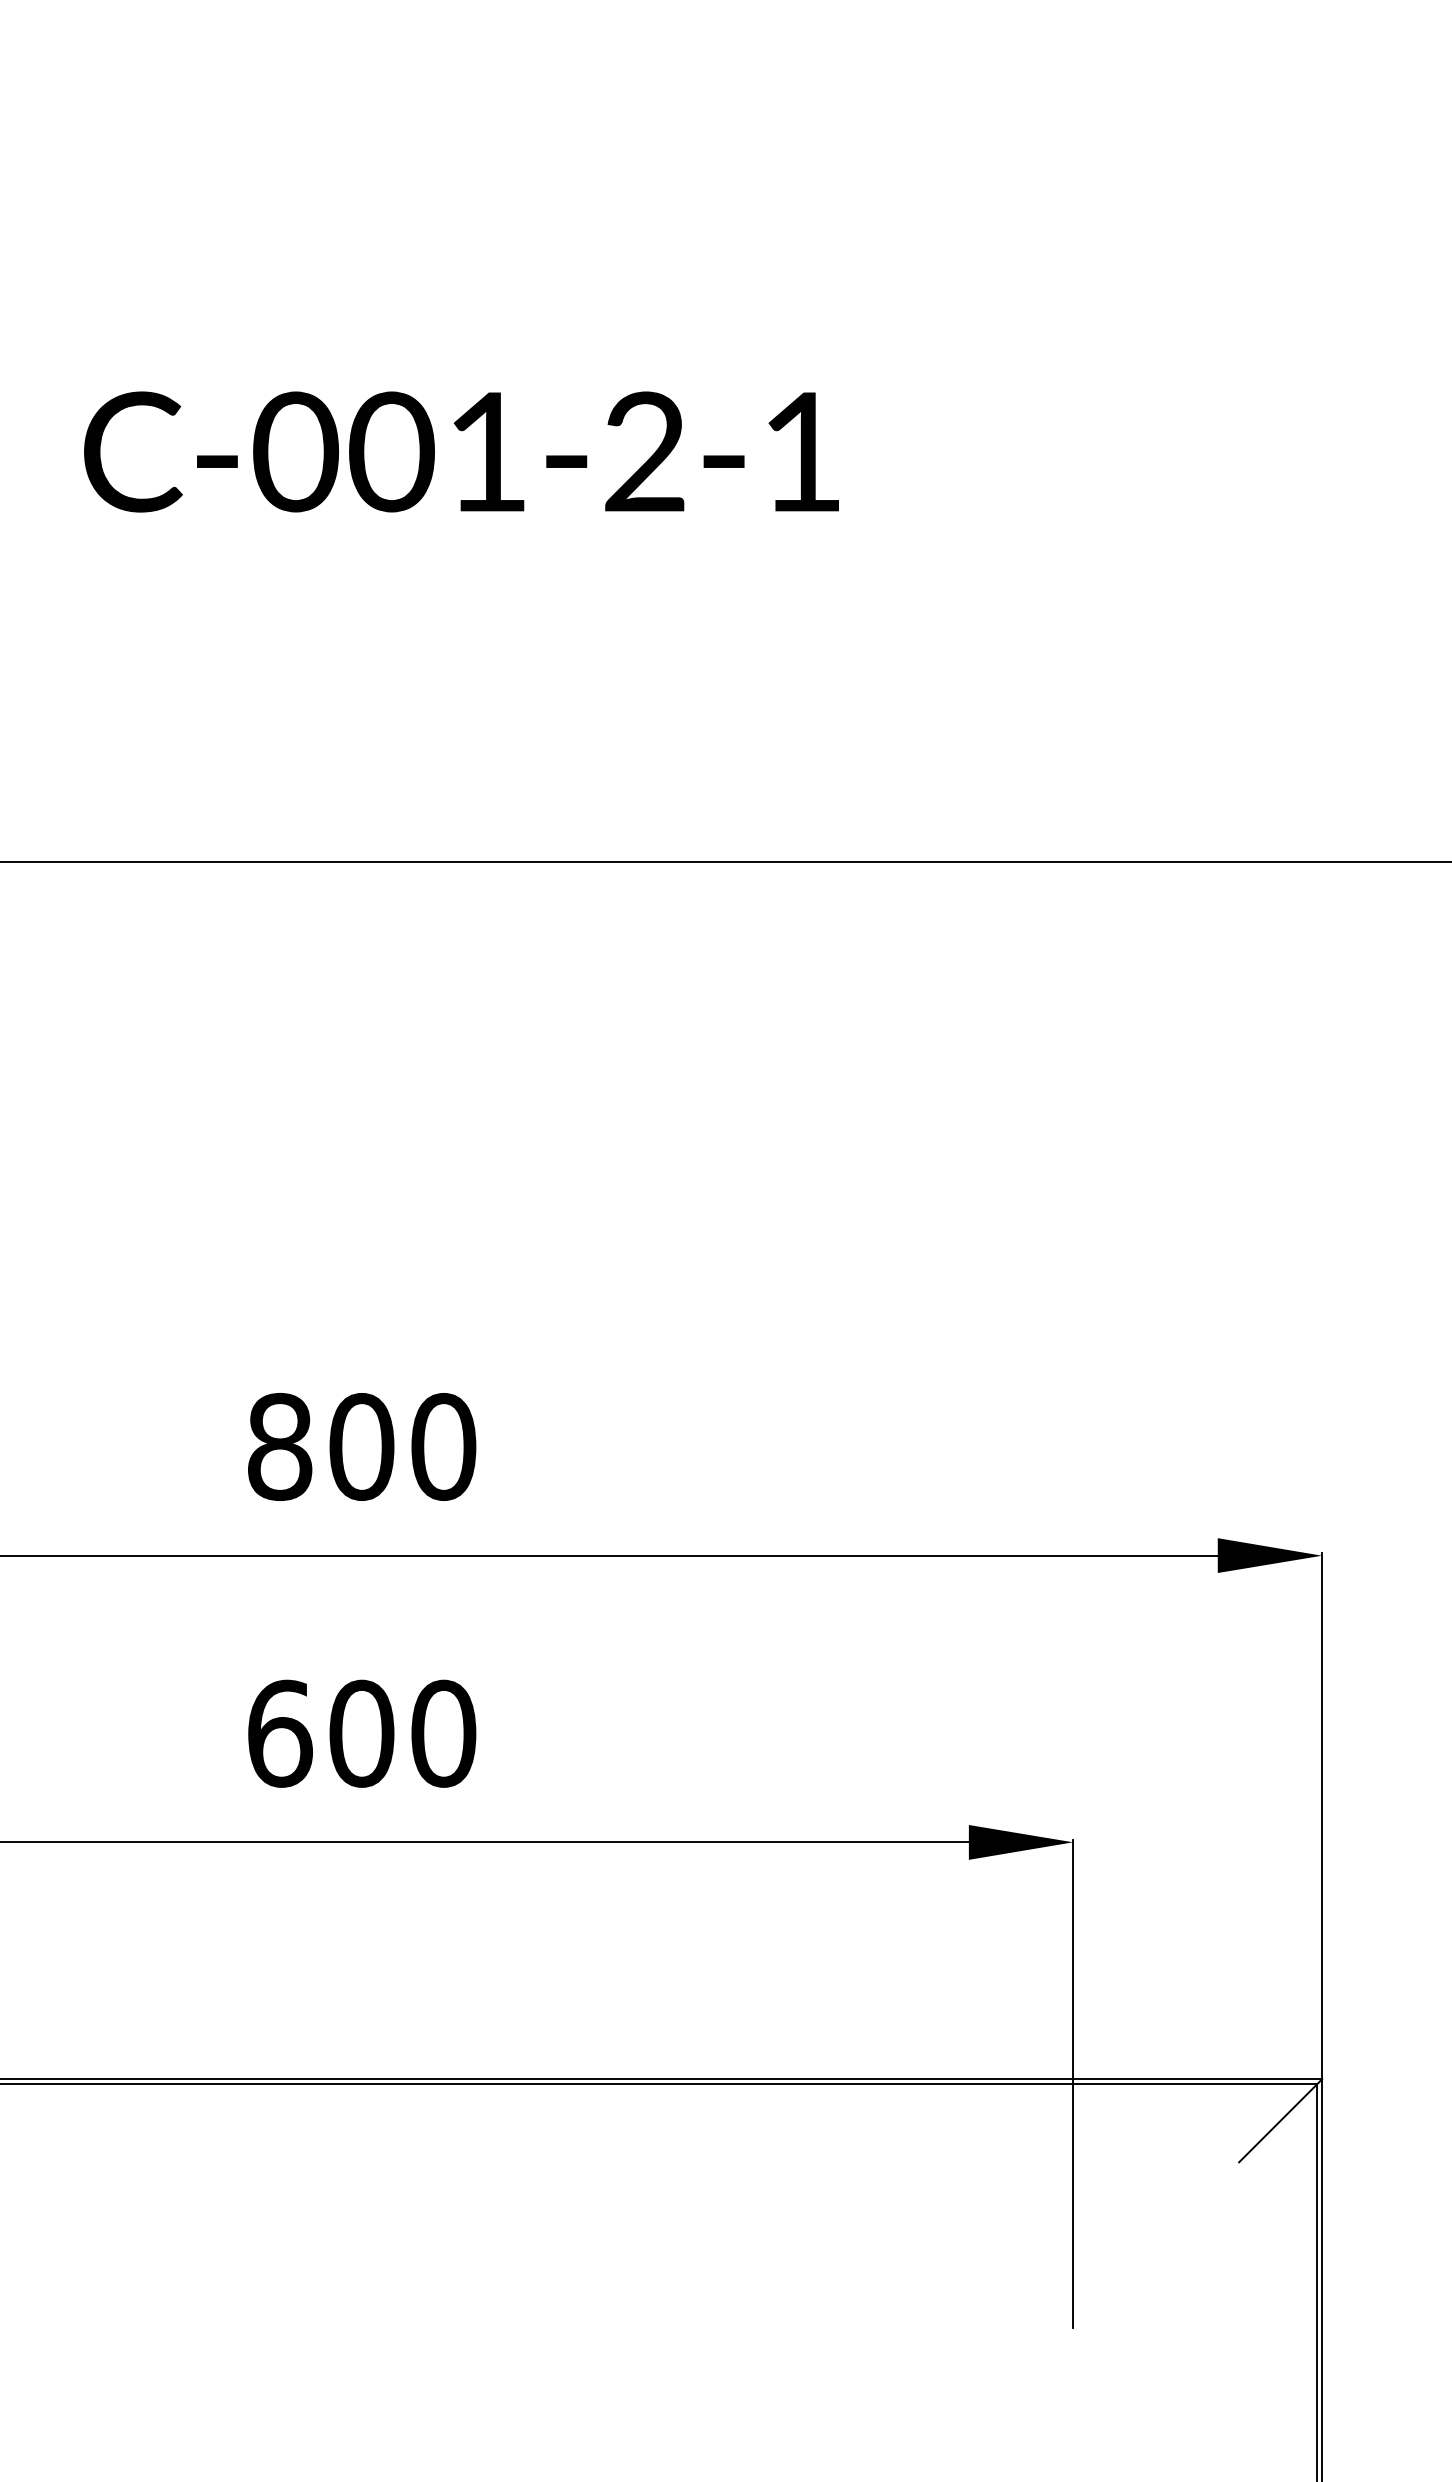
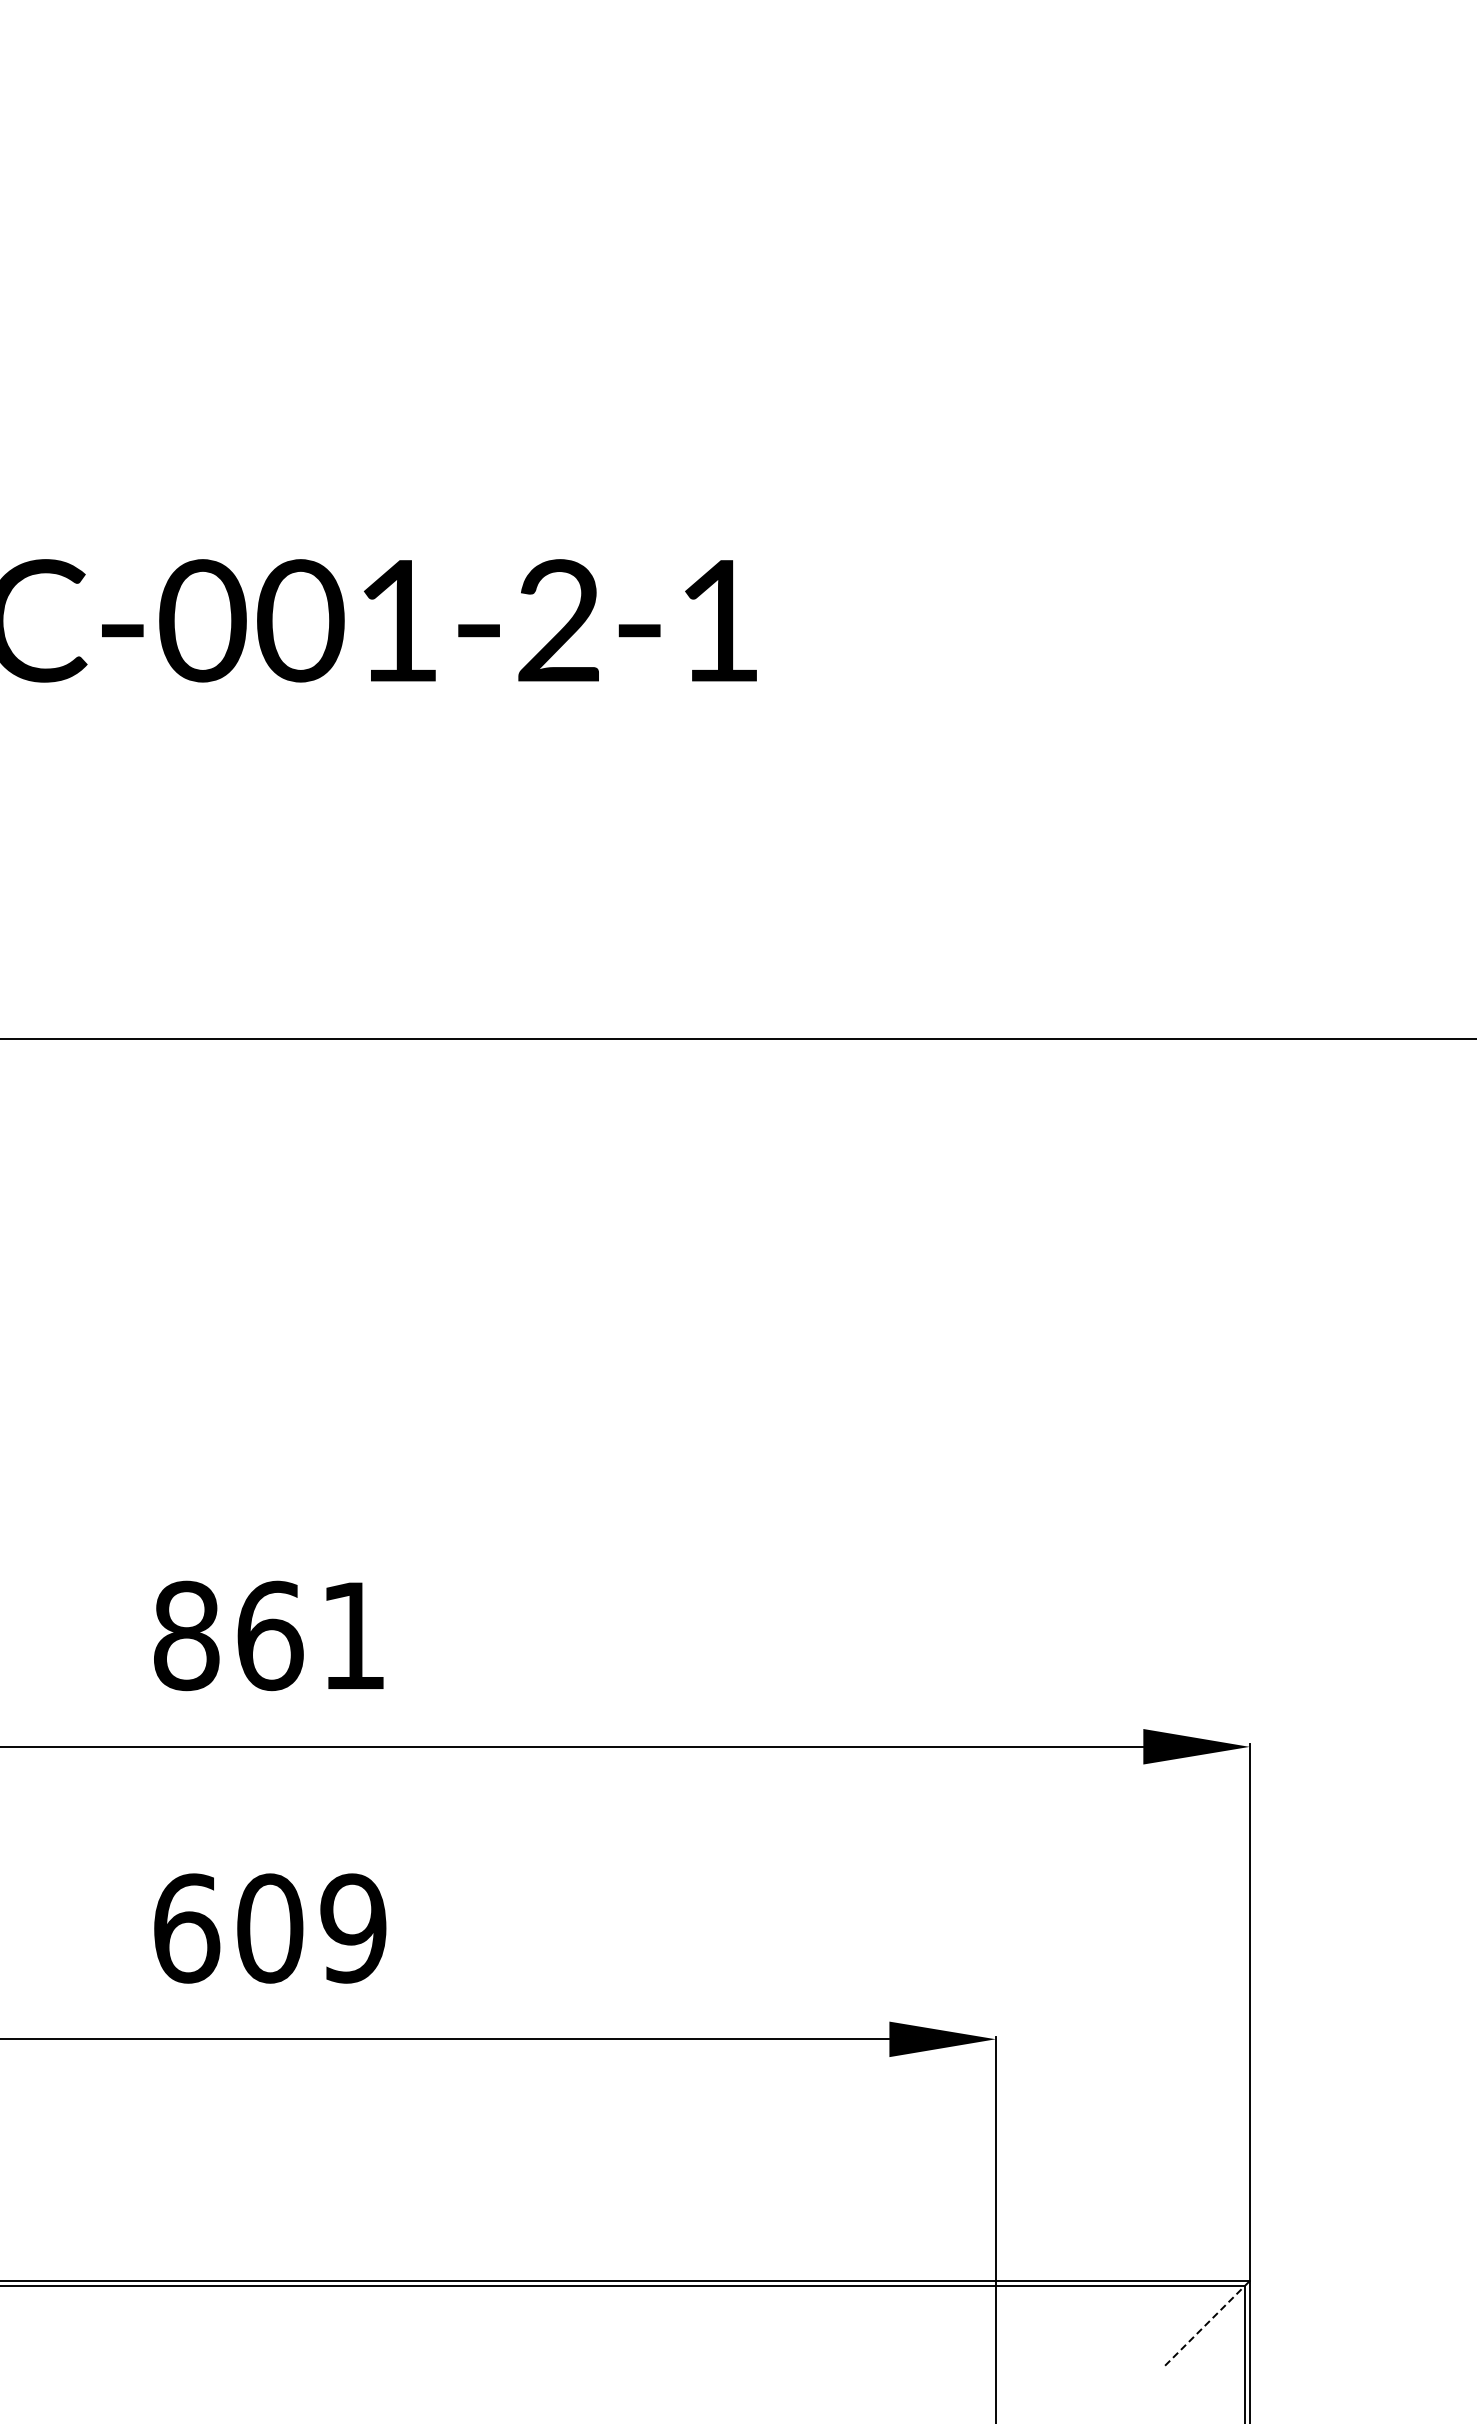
text: (402, 1446) -> (311, 1635), 800 -> 861
text: (443, 1733) -> (353, 1928), 600 -> 609
line: (1280, 2120) -> (1207, 2323), solid -> dashed

